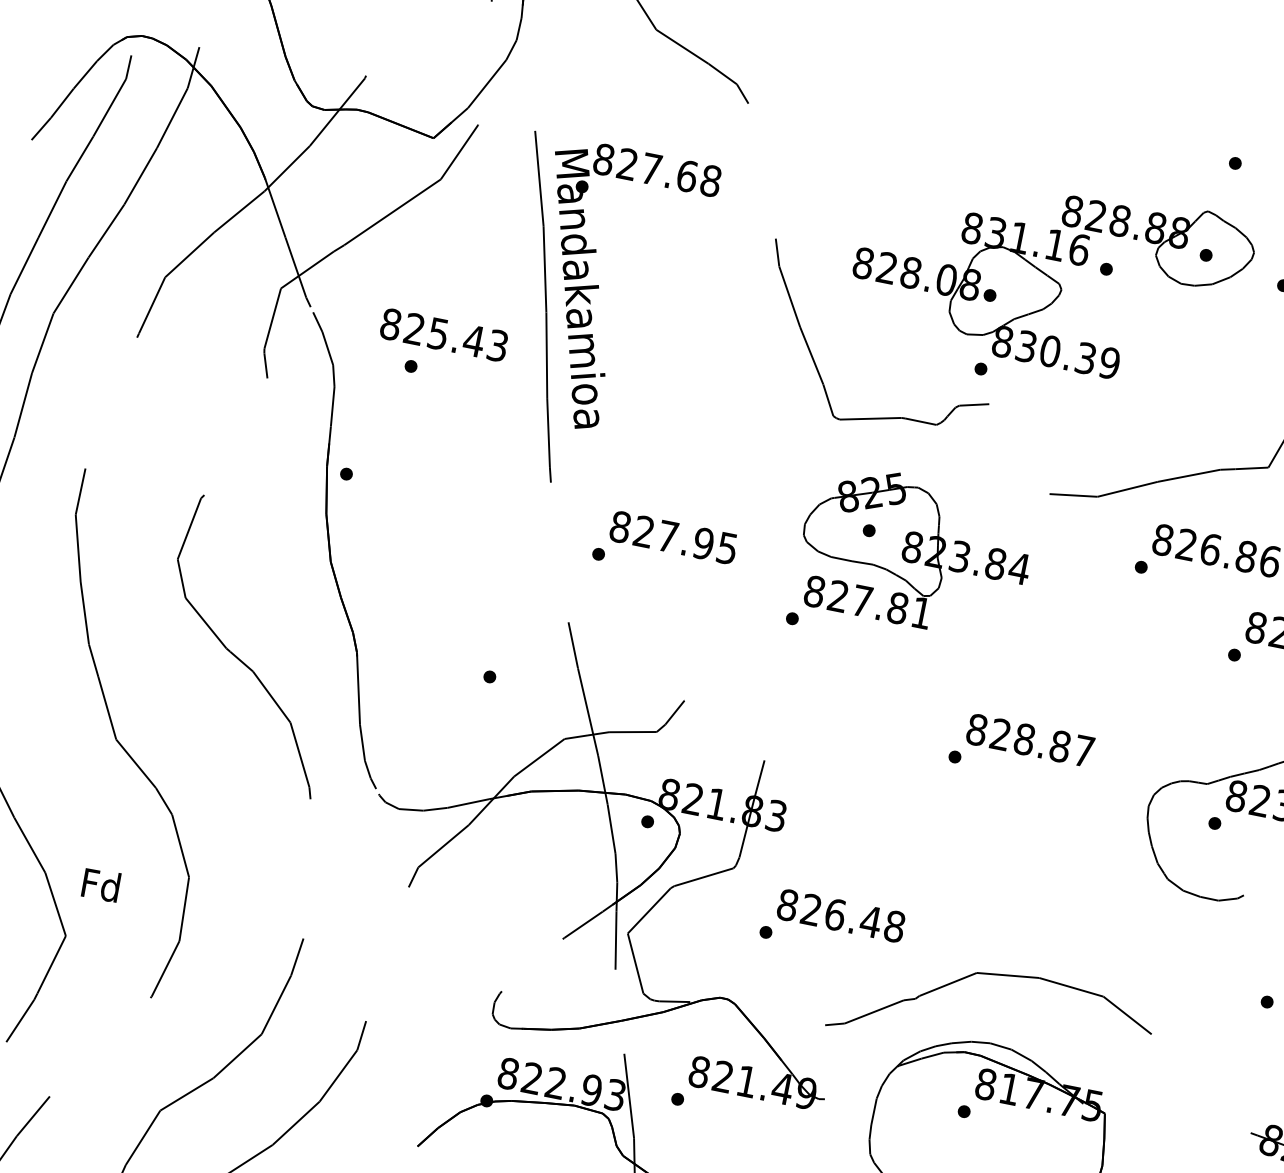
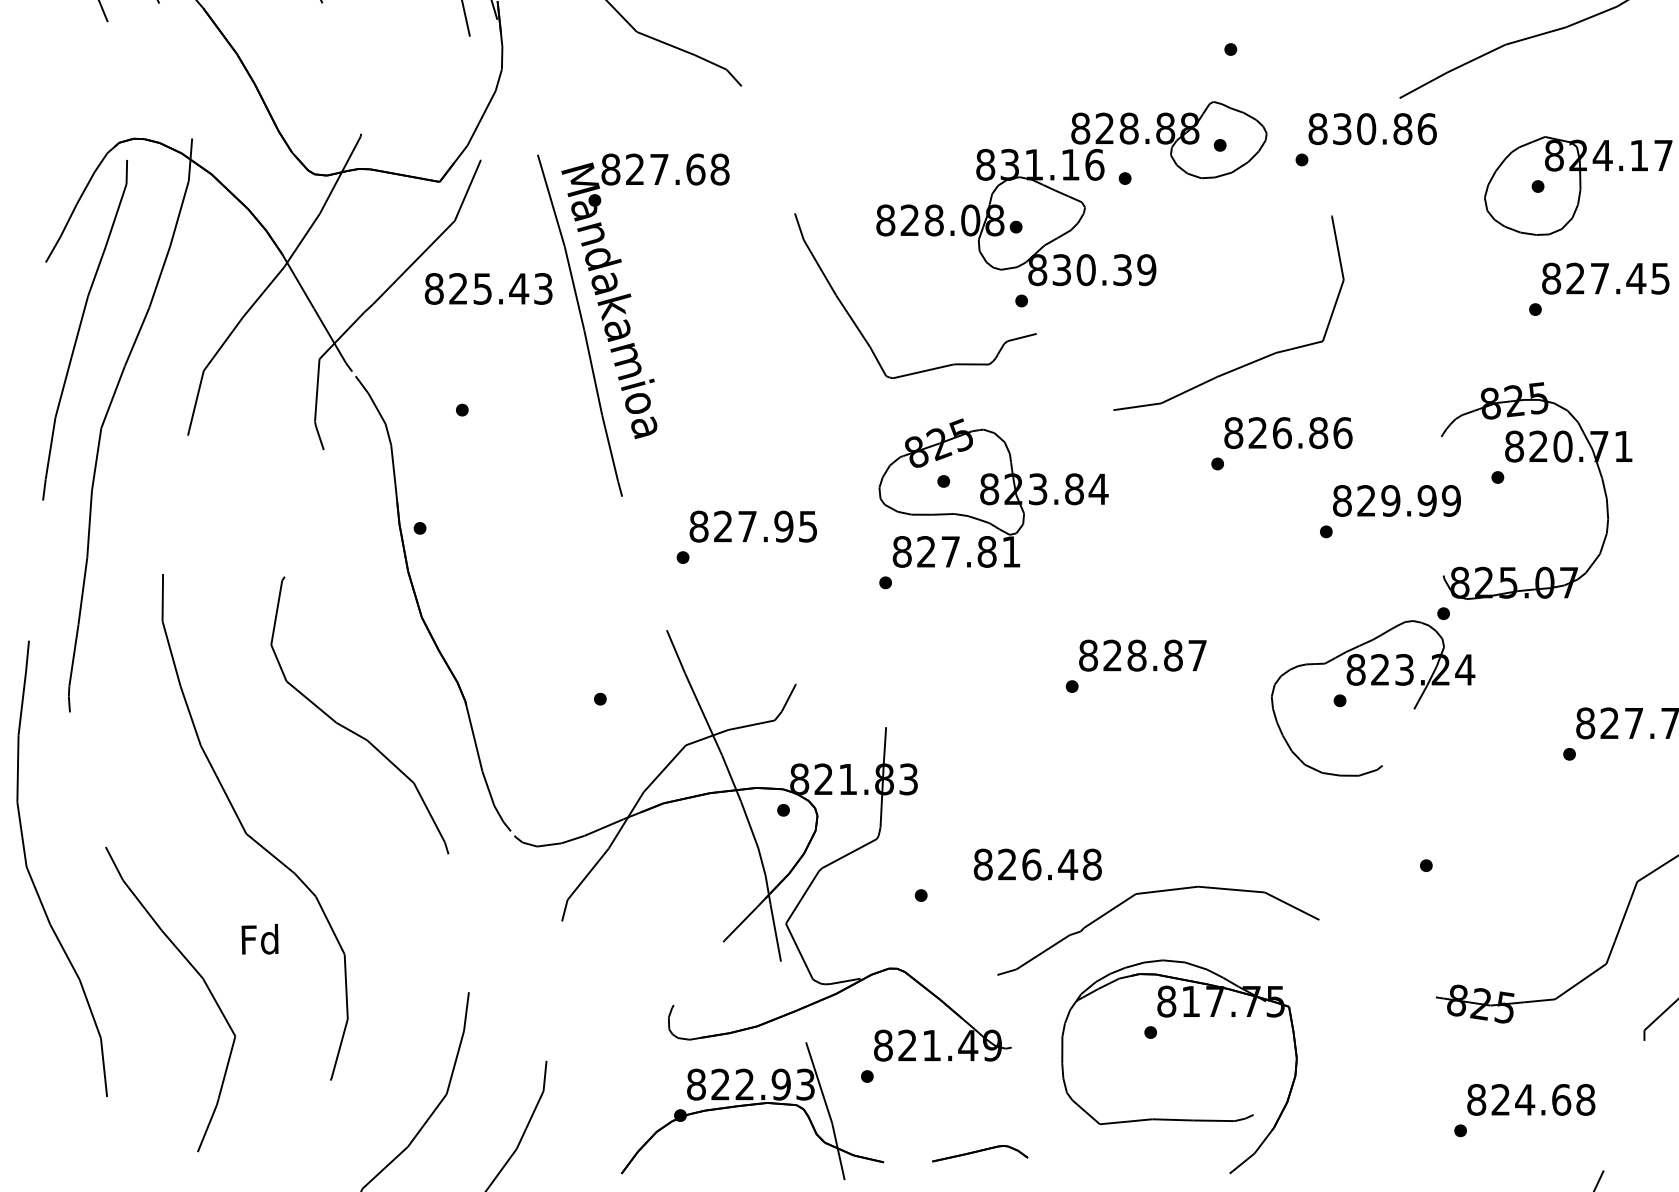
text: (444, 334) -> (488, 288), moved
text: (100, 885) -> (259, 939), moved
text: (840, 915) -> (1037, 864), moved

